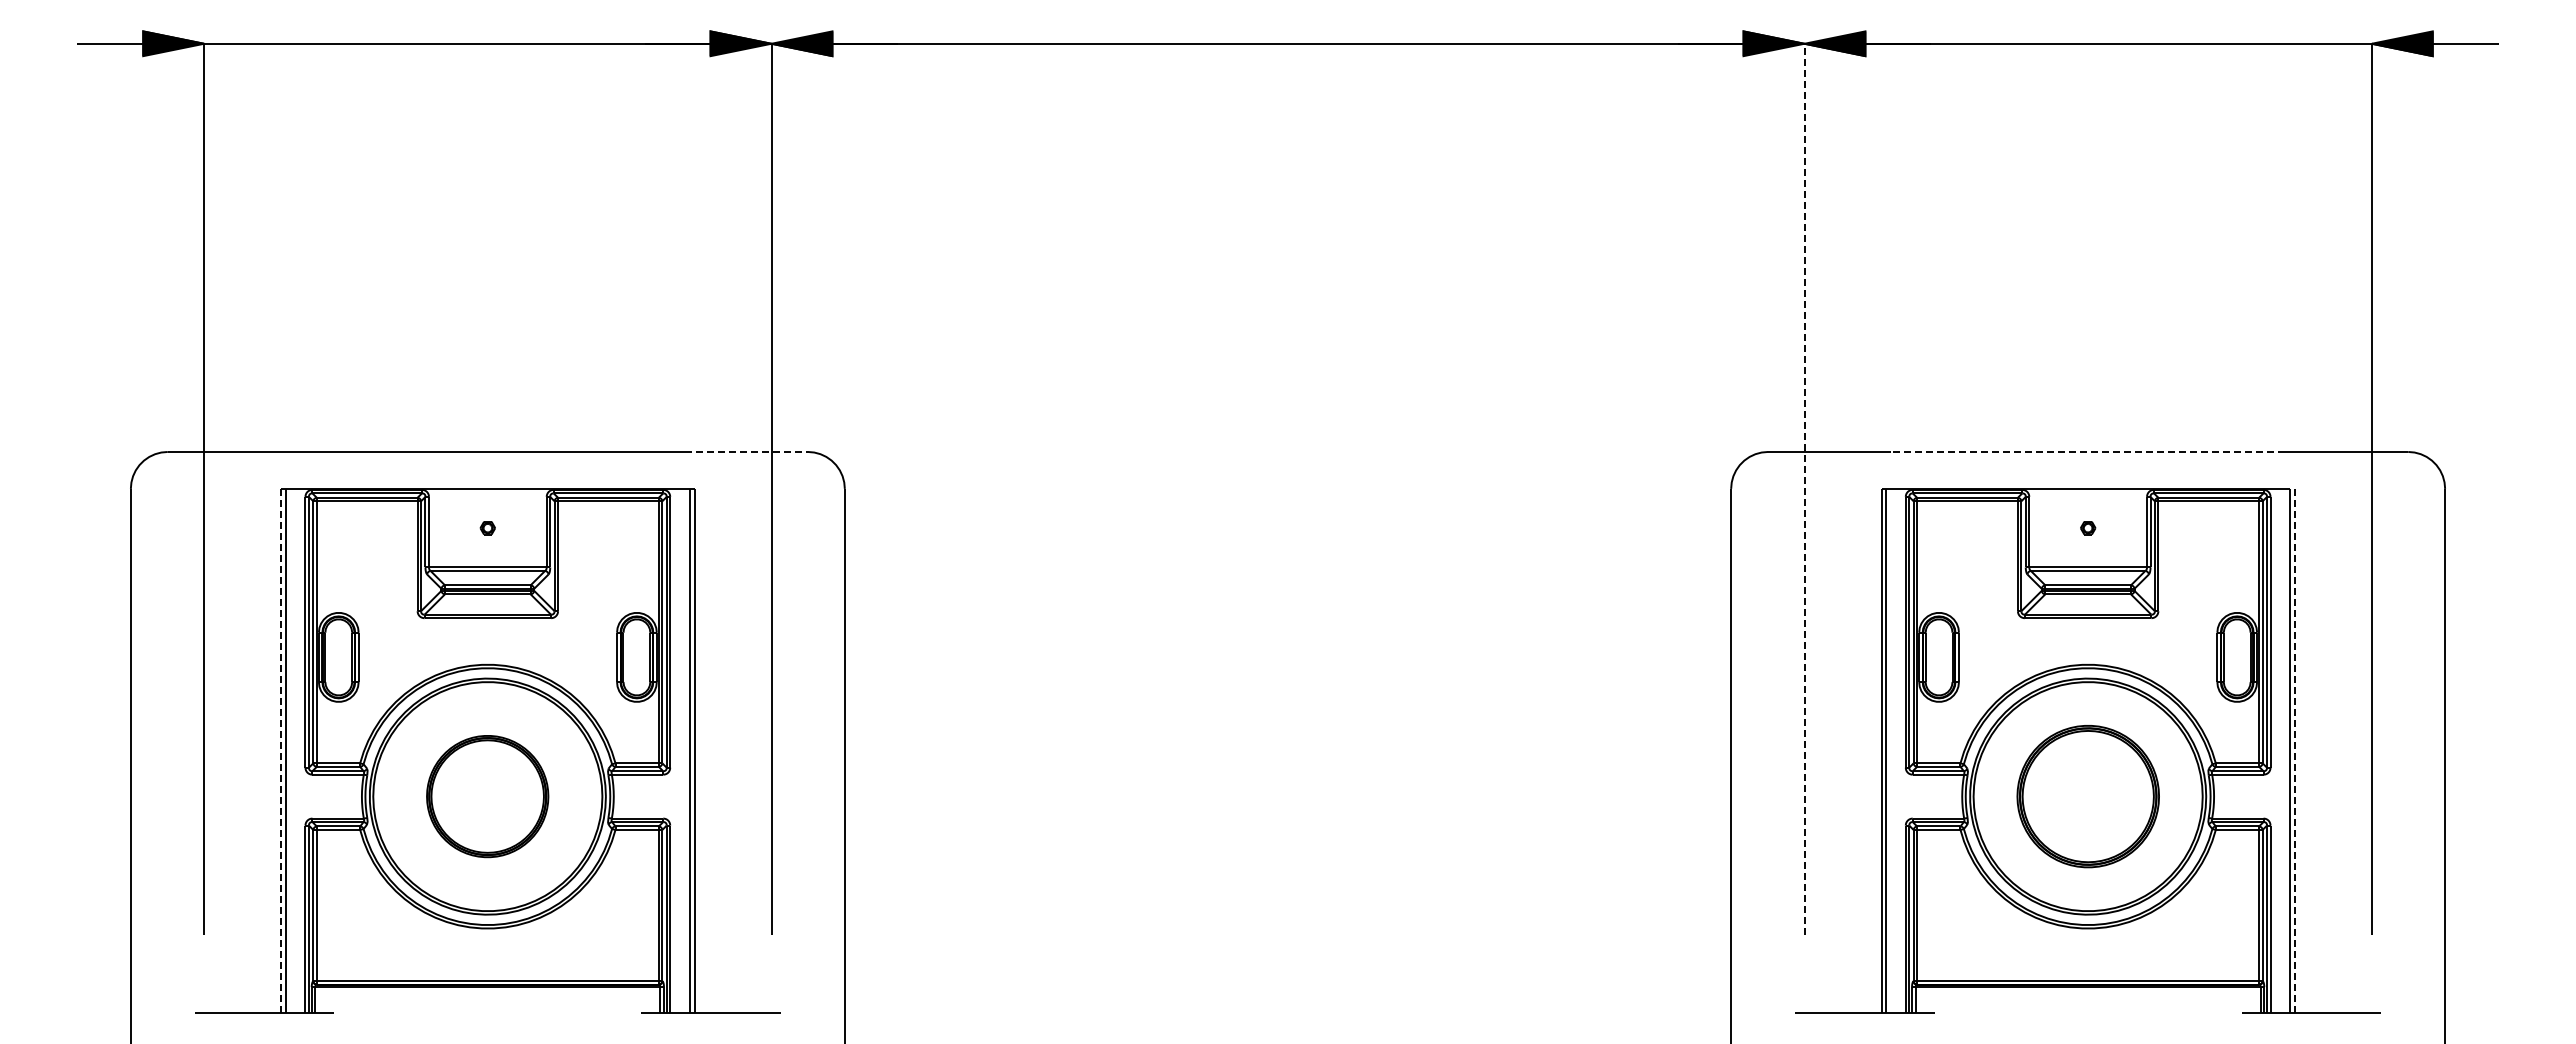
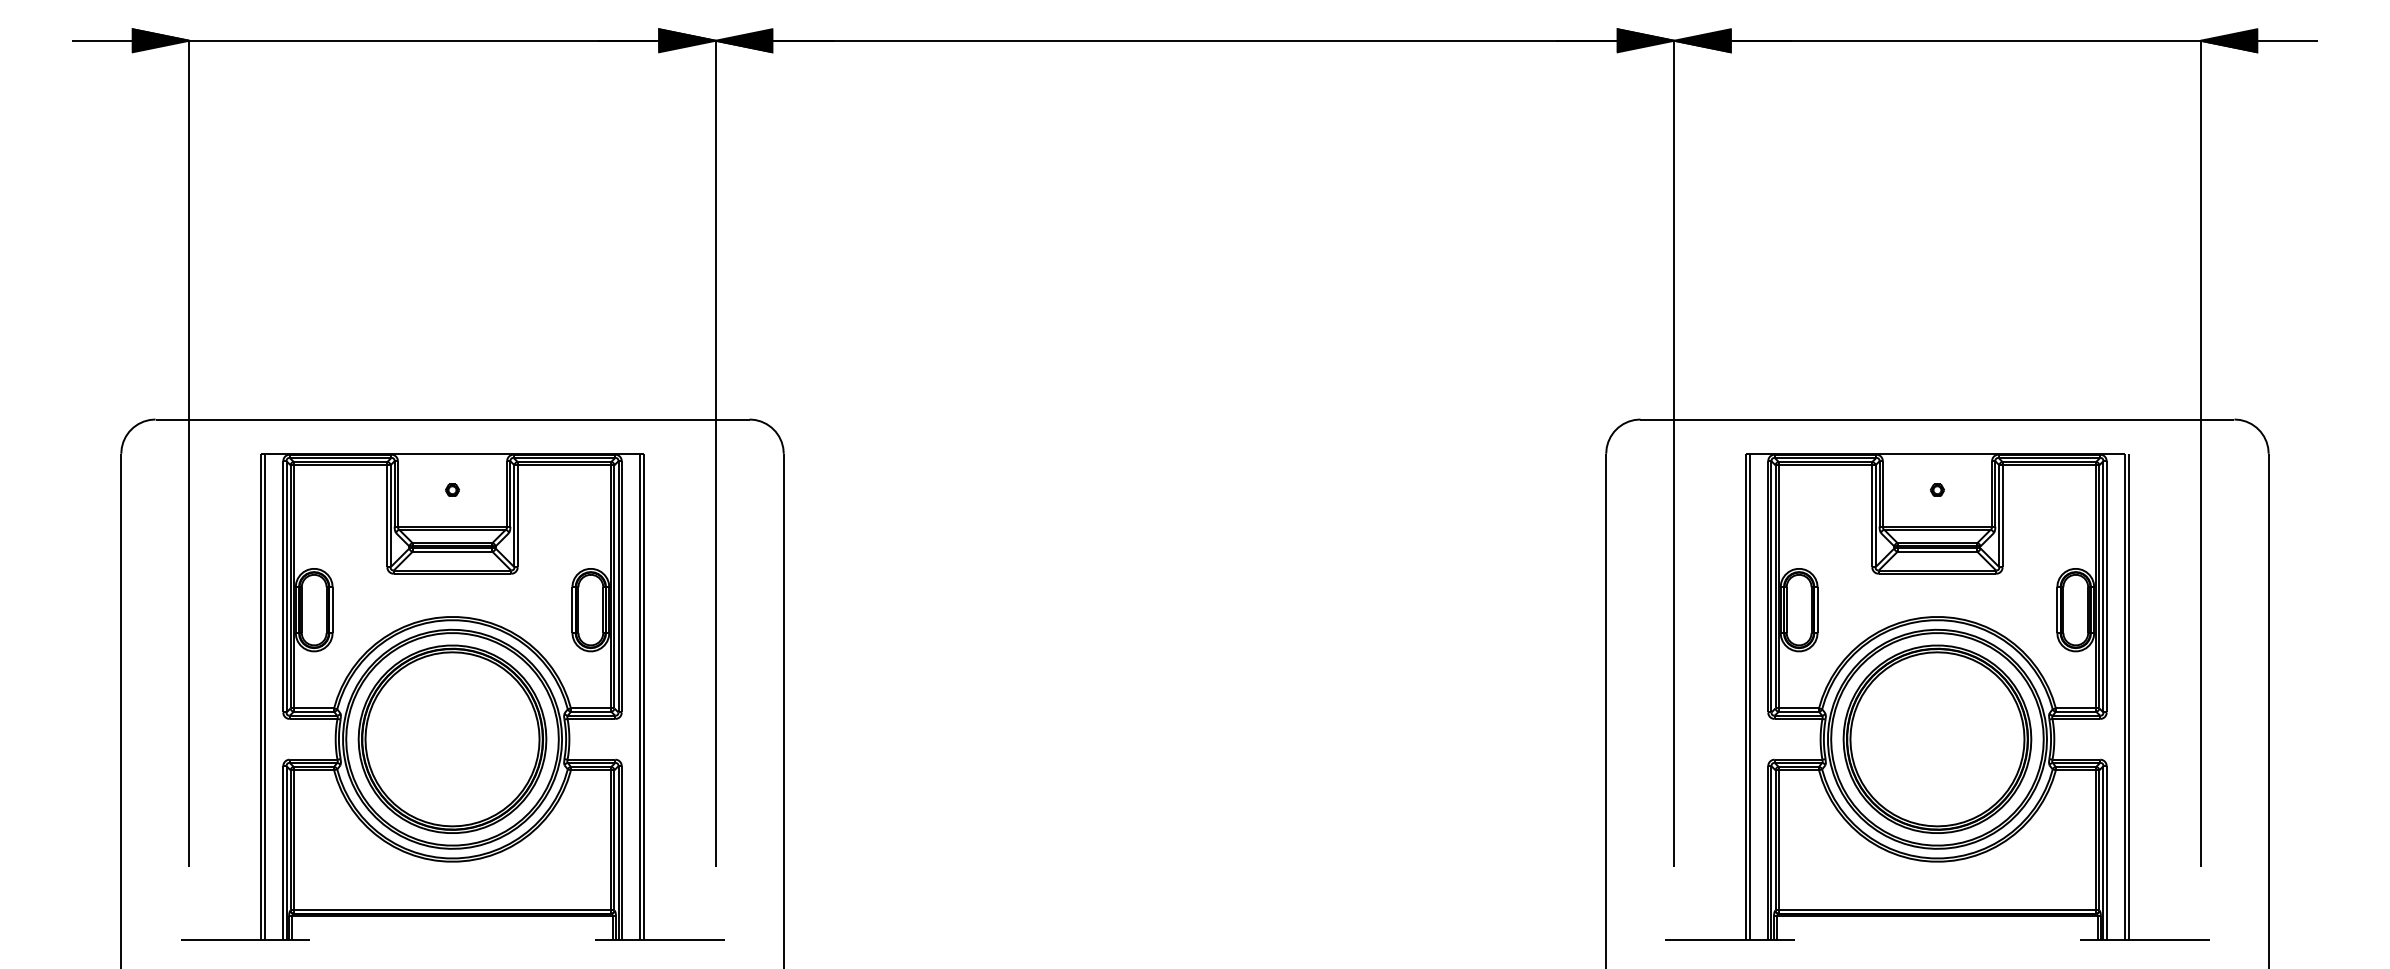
line: (746, 451) -> (692, 419), dashed -> solid
line: (2088, 451) -> (1937, 419), dashed -> solid
line: (1804, 488) -> (1674, 453), dashed -> solid
line: (281, 750) -> (261, 696), dashed -> solid
line: (2294, 750) -> (2128, 696), dashed -> solid
part: (487, 796) -> (452, 739), size x1.67
part: (2088, 796) -> (1937, 739), size x1.43

